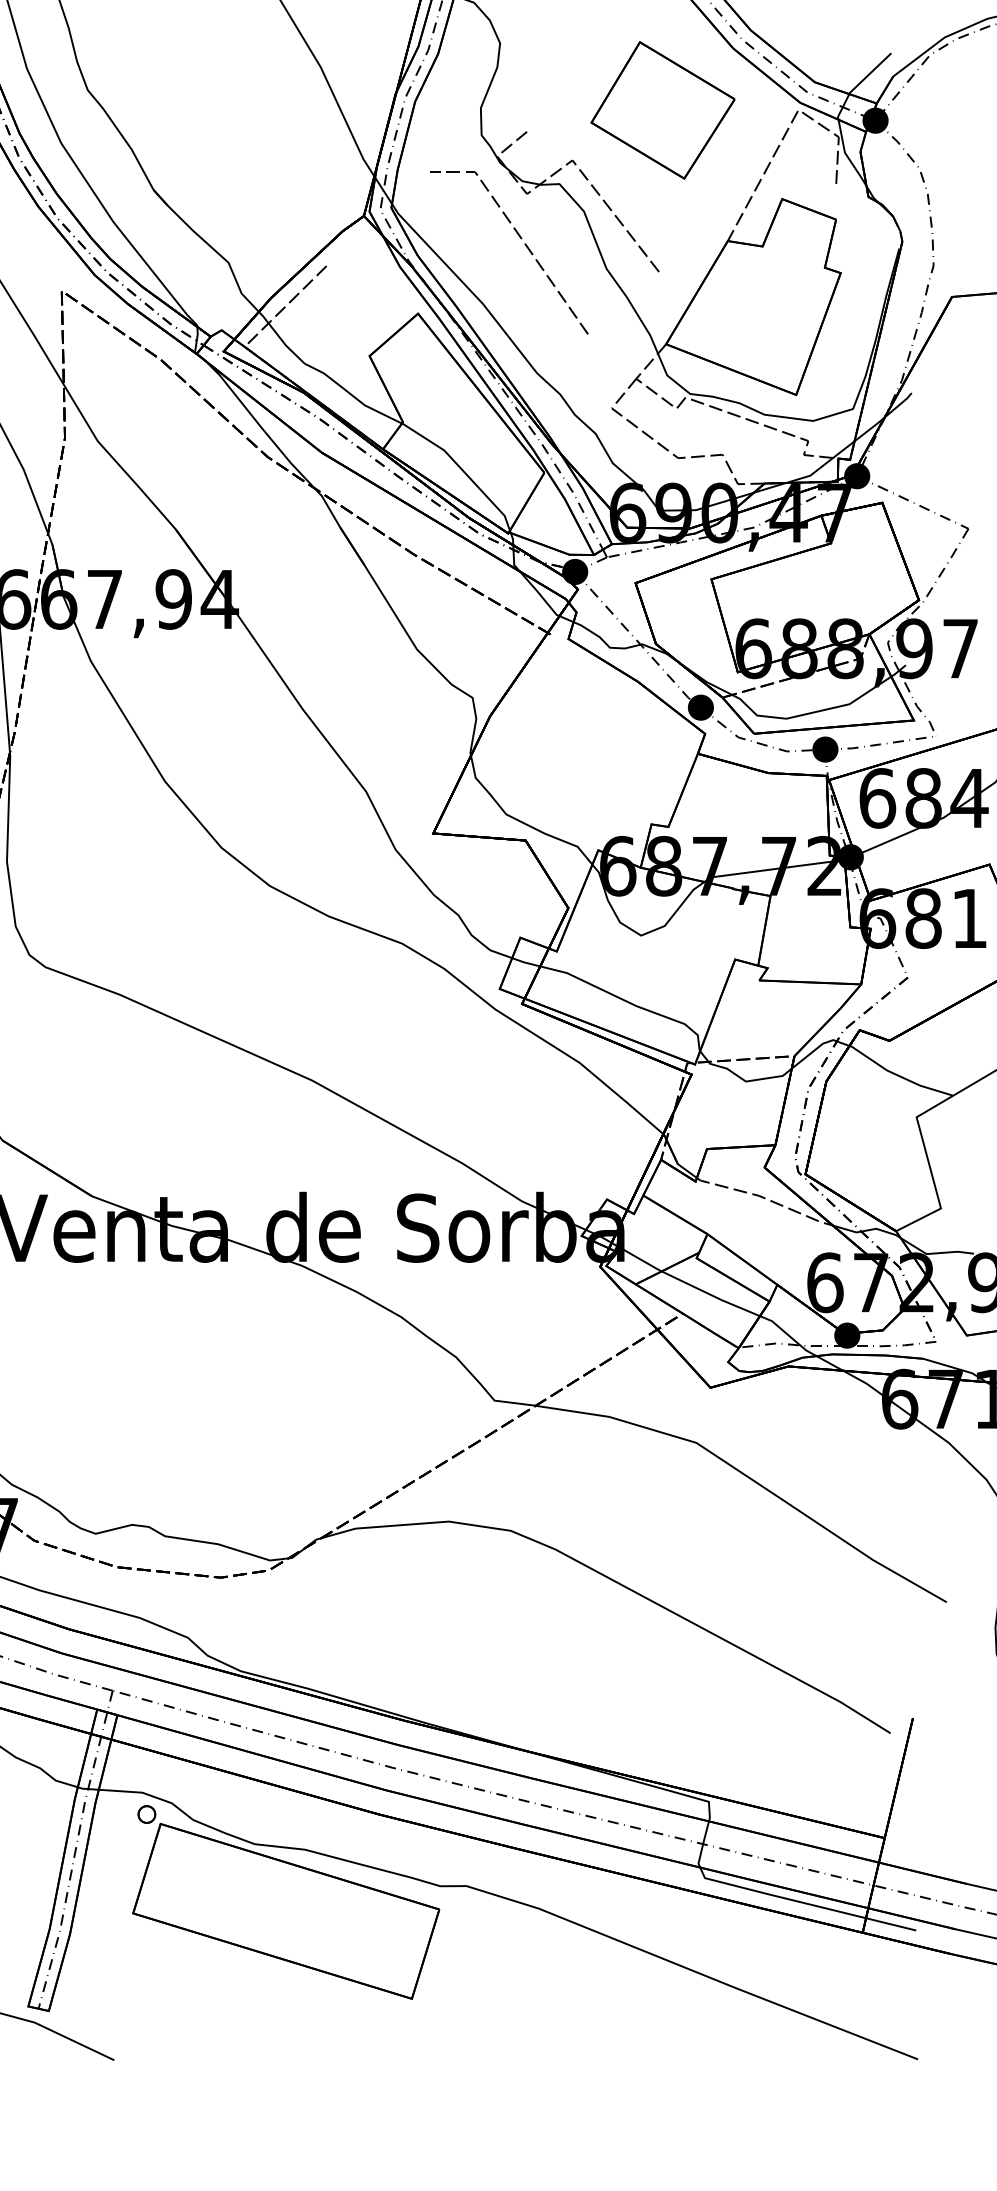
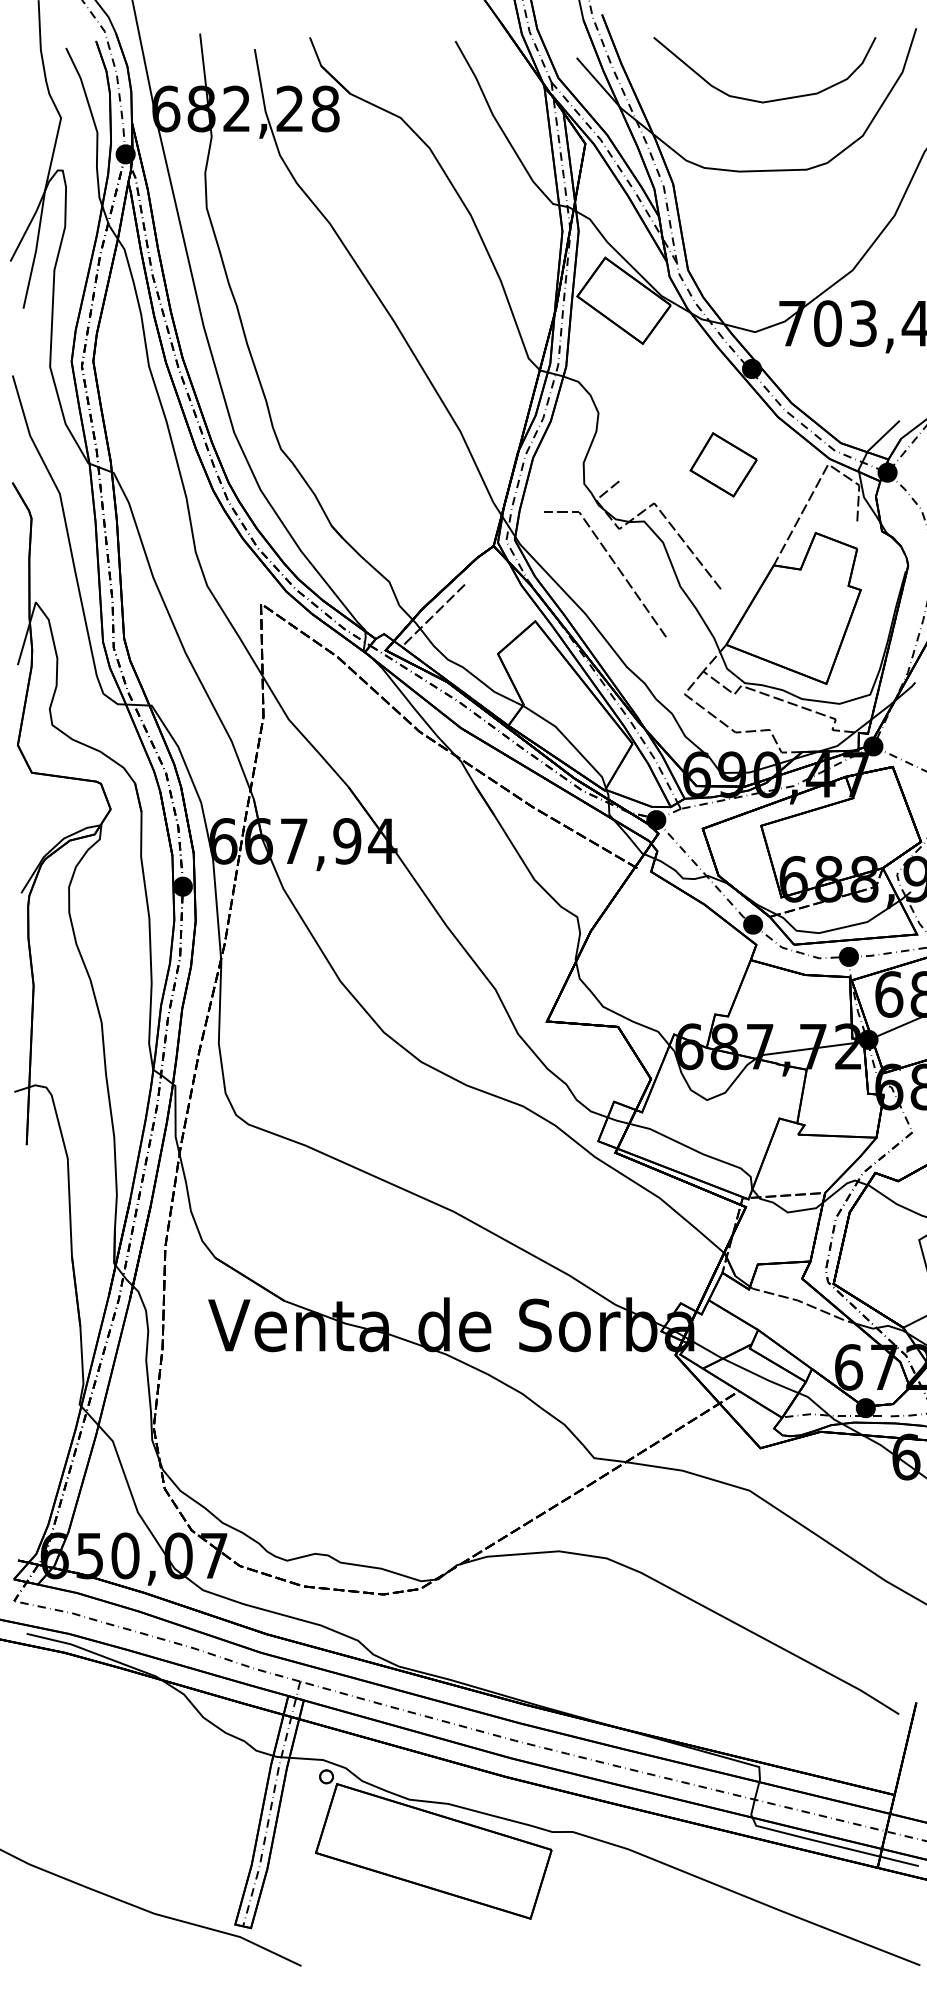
part: (662, 110) -> (723, 464), size x0.6

